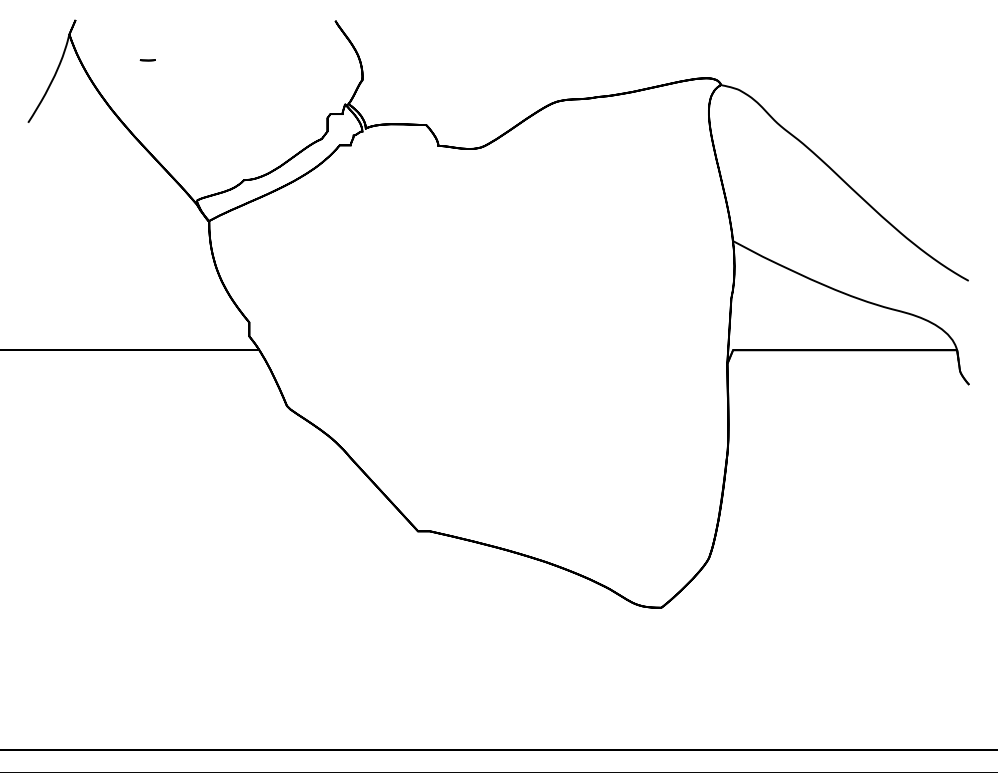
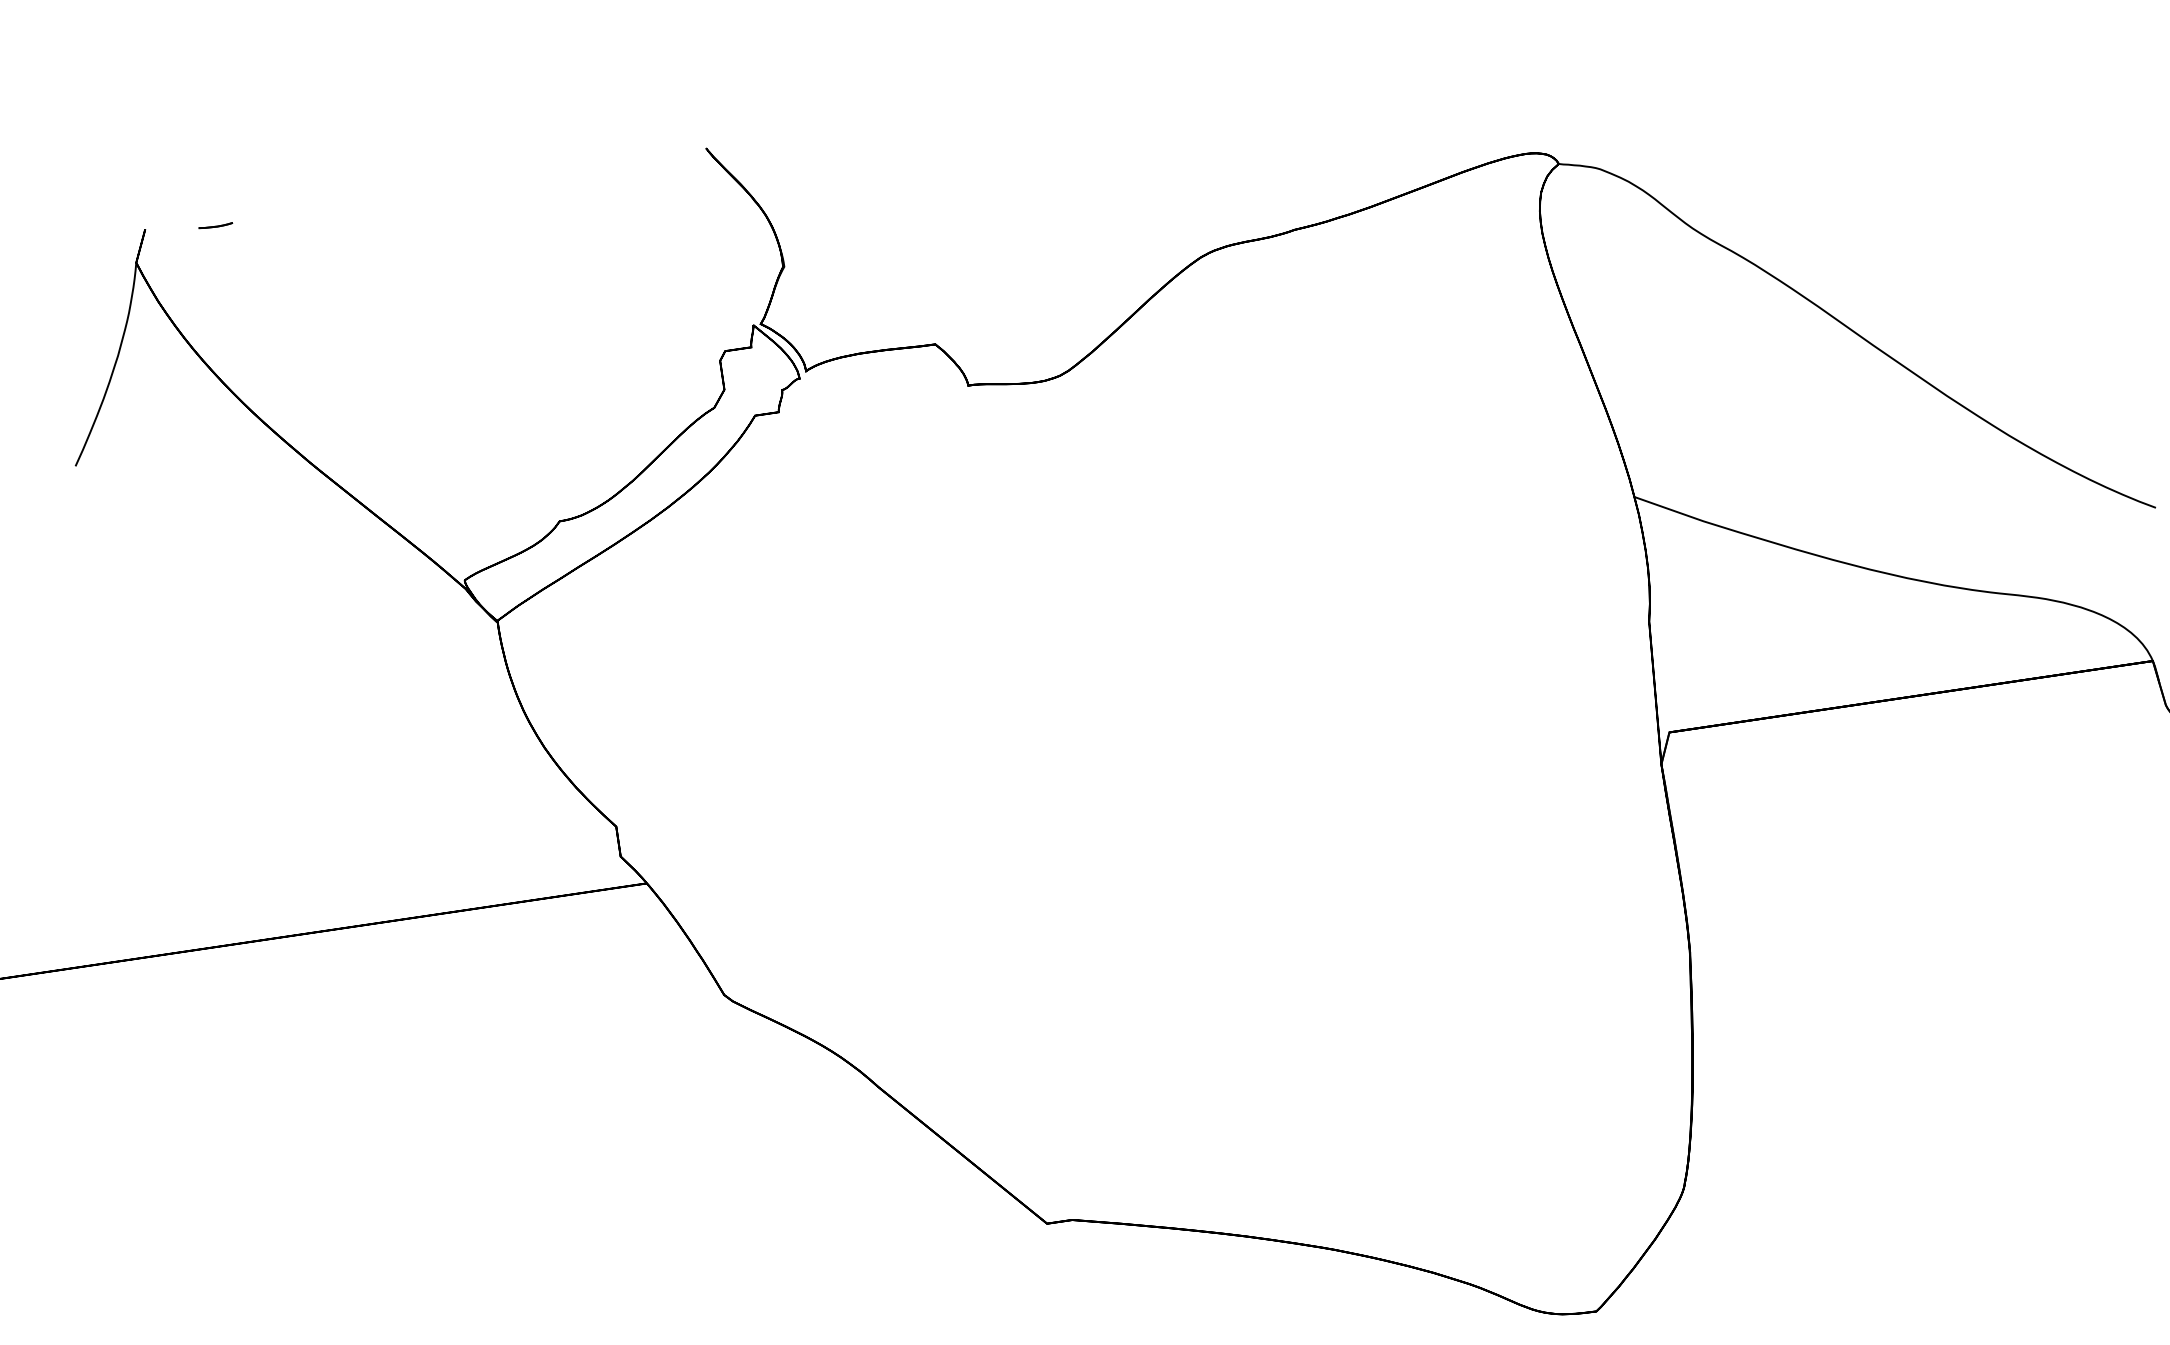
line: (147, 60) -> (215, 226), moved

